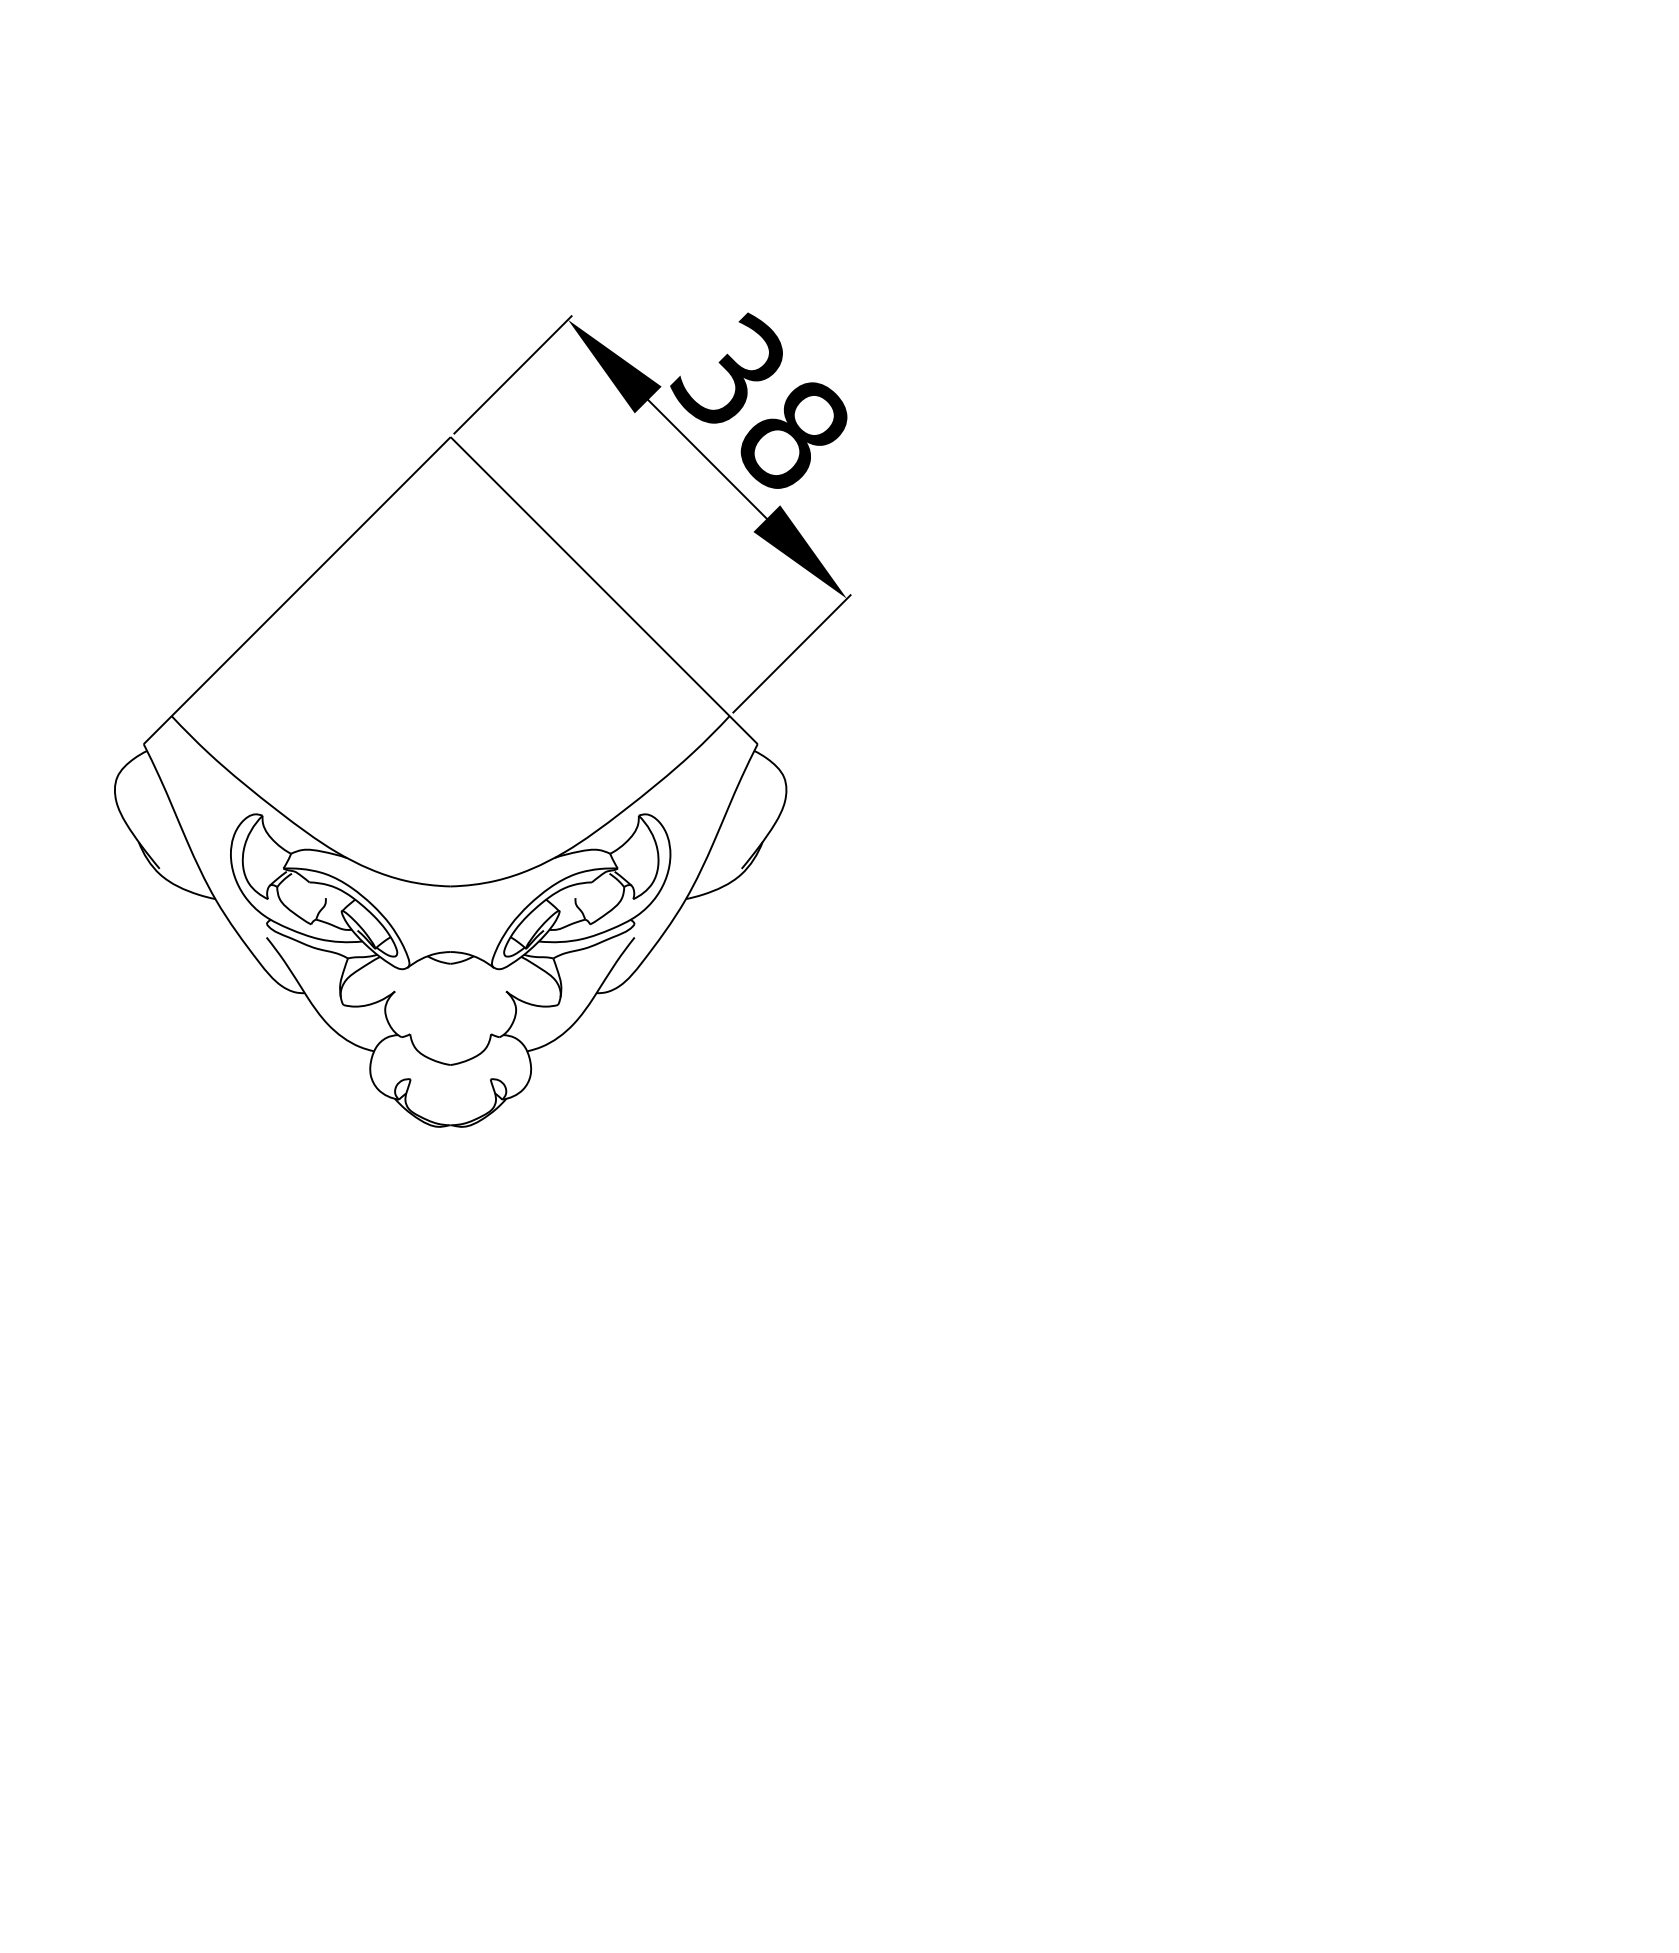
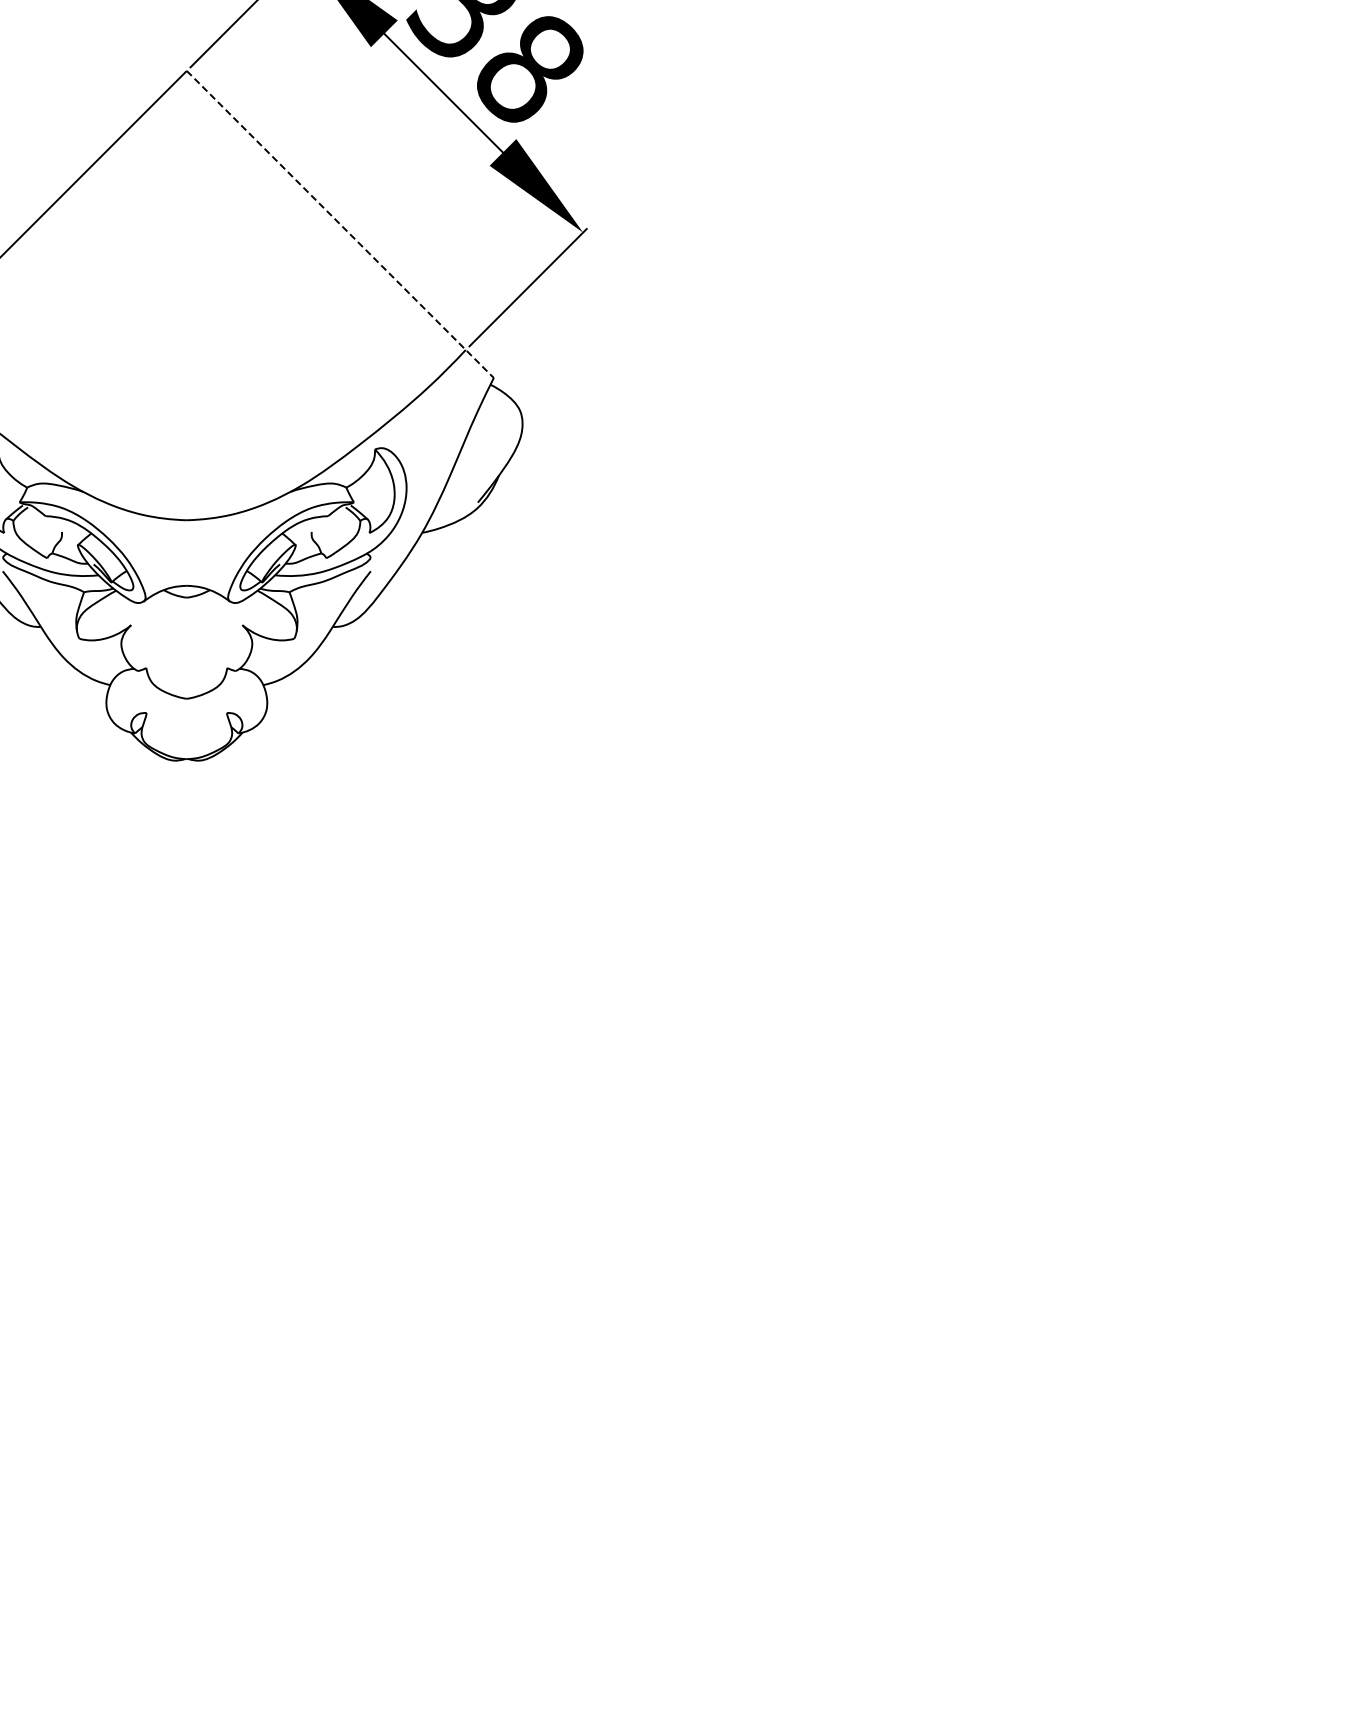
line: (604, 591) -> (340, 225), solid -> dashed

